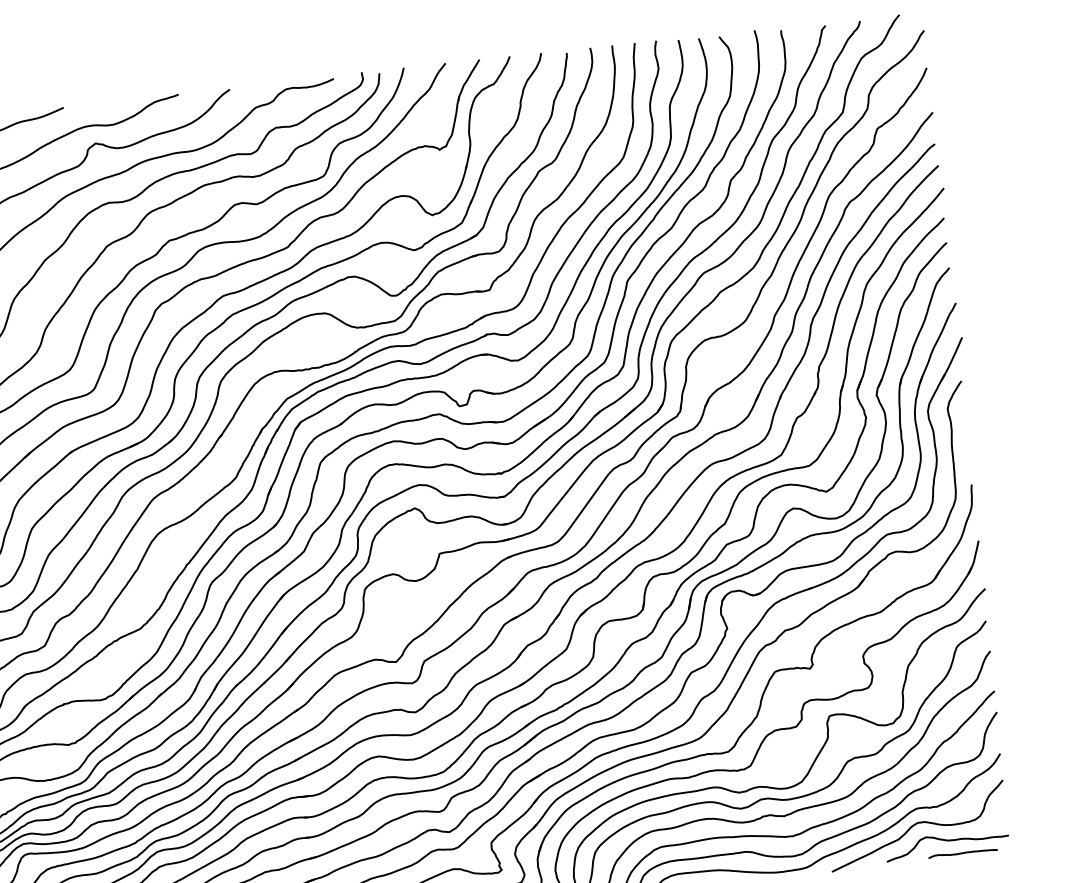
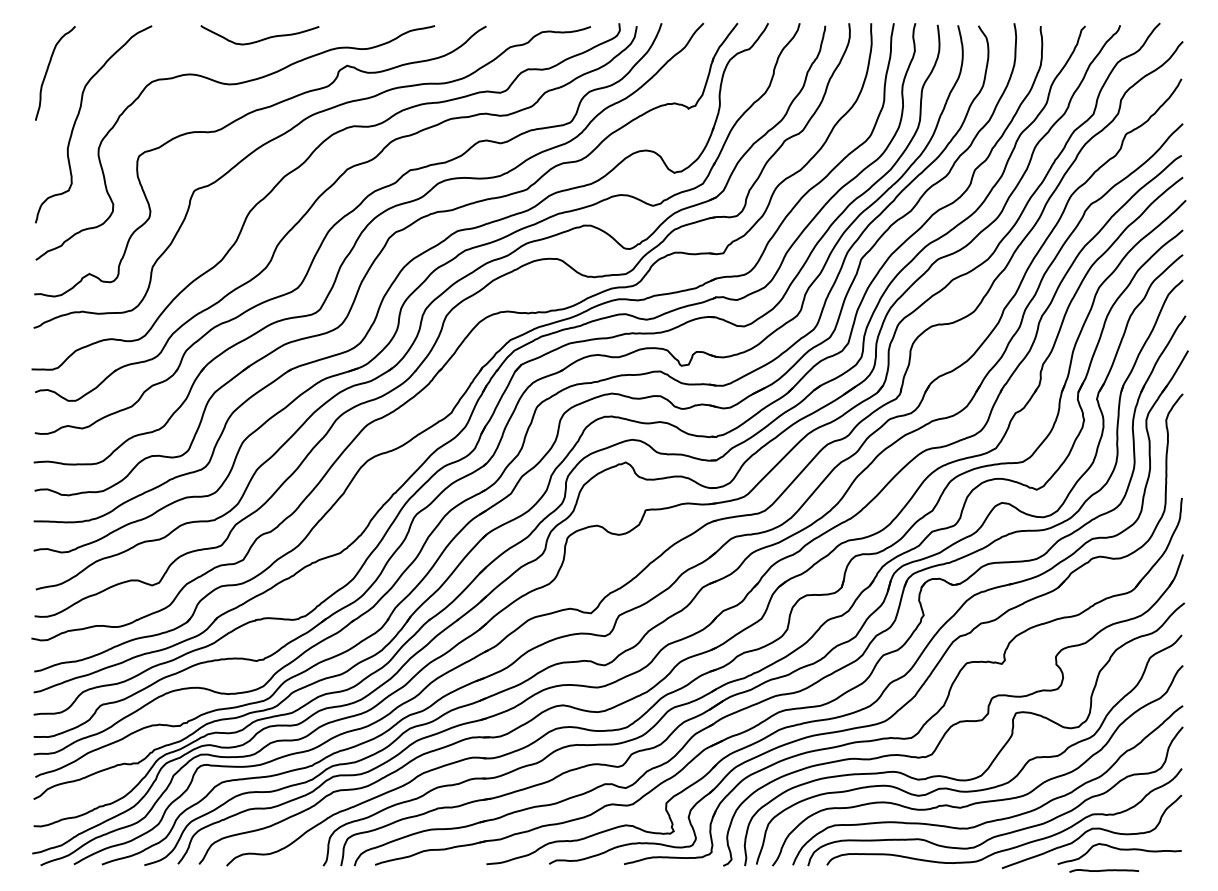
line: (963, 853) -> (1104, 870), moved

